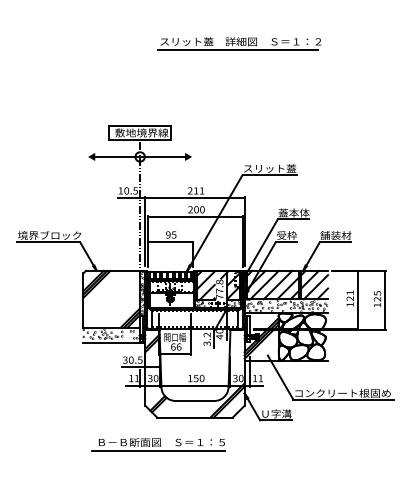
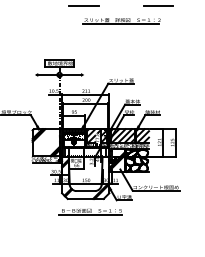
line: (190, 13) -> (83, 6), added
line: (347, 13) -> (158, 6), added
part: (238, 44) -> (121, 21), moved
part: (158, 443) -> (90, 211), moved

